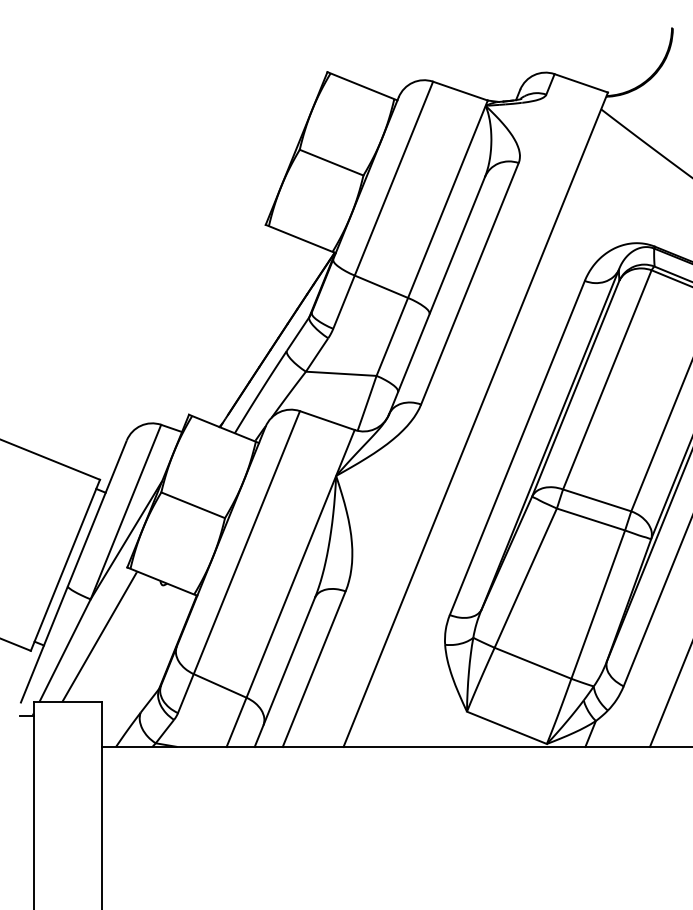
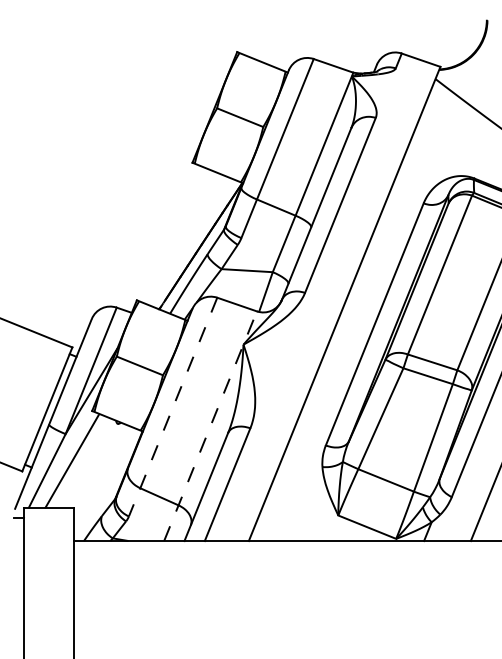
line: (239, 562) -> (173, 407), solid -> dashed
line: (290, 588) -> (210, 426), solid -> dashed

